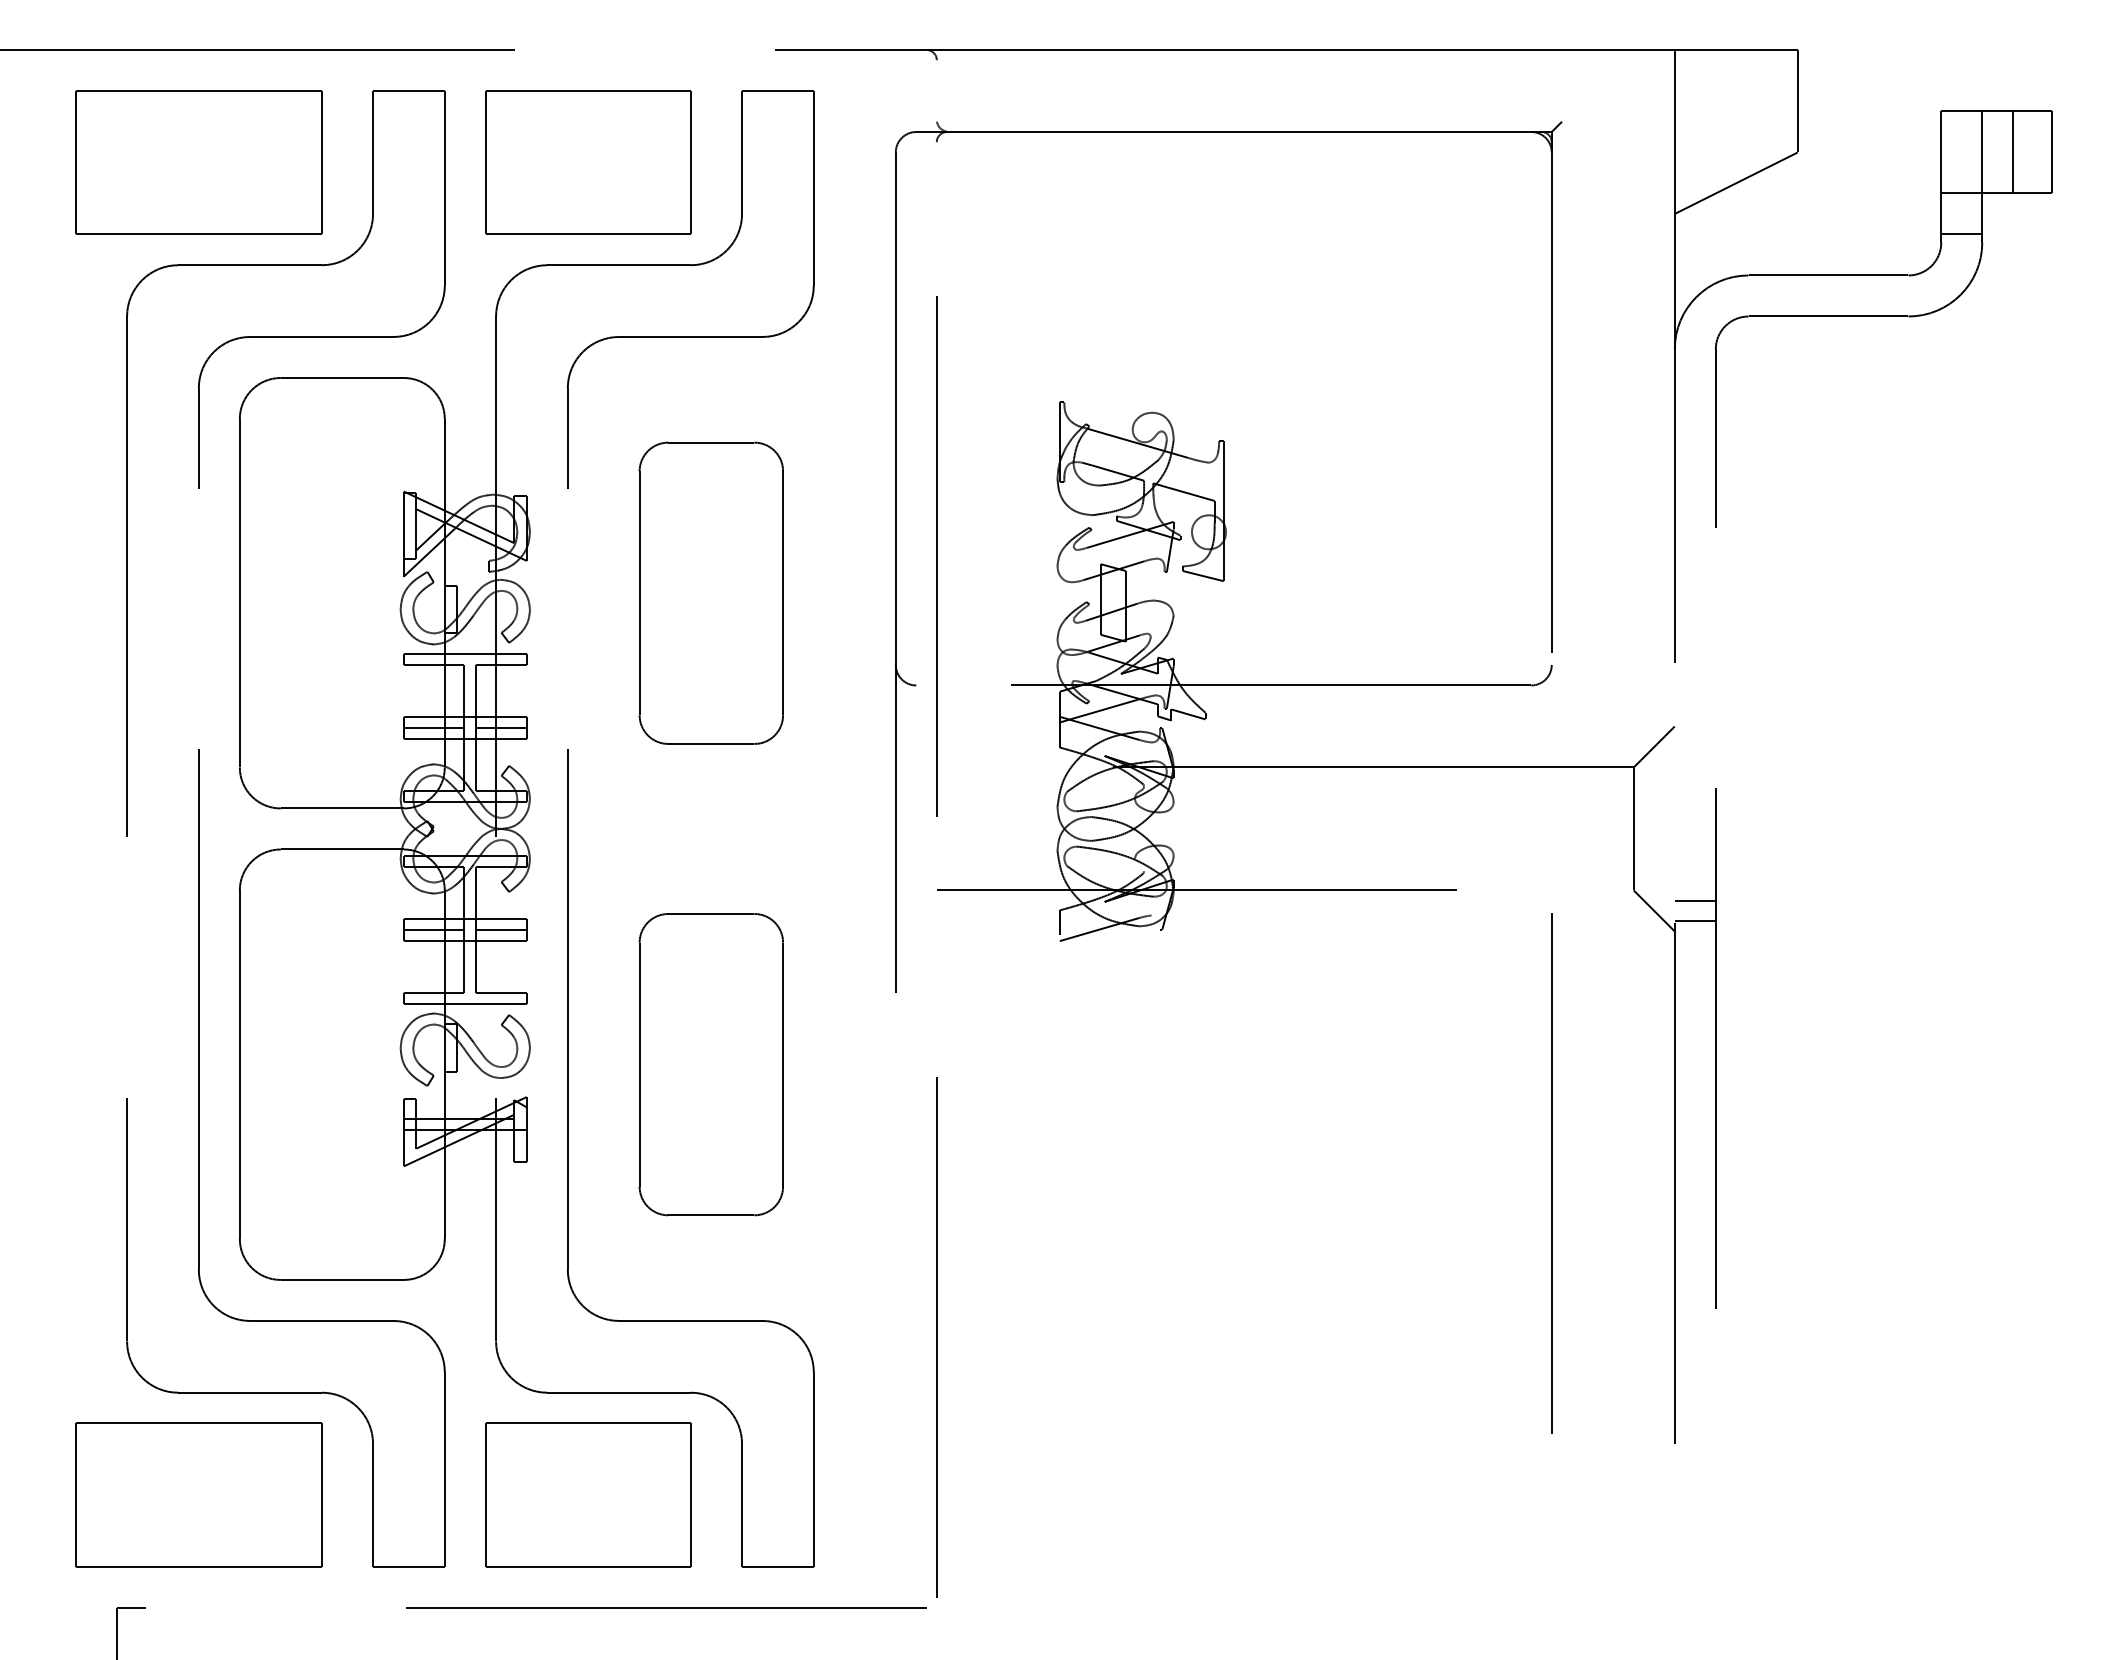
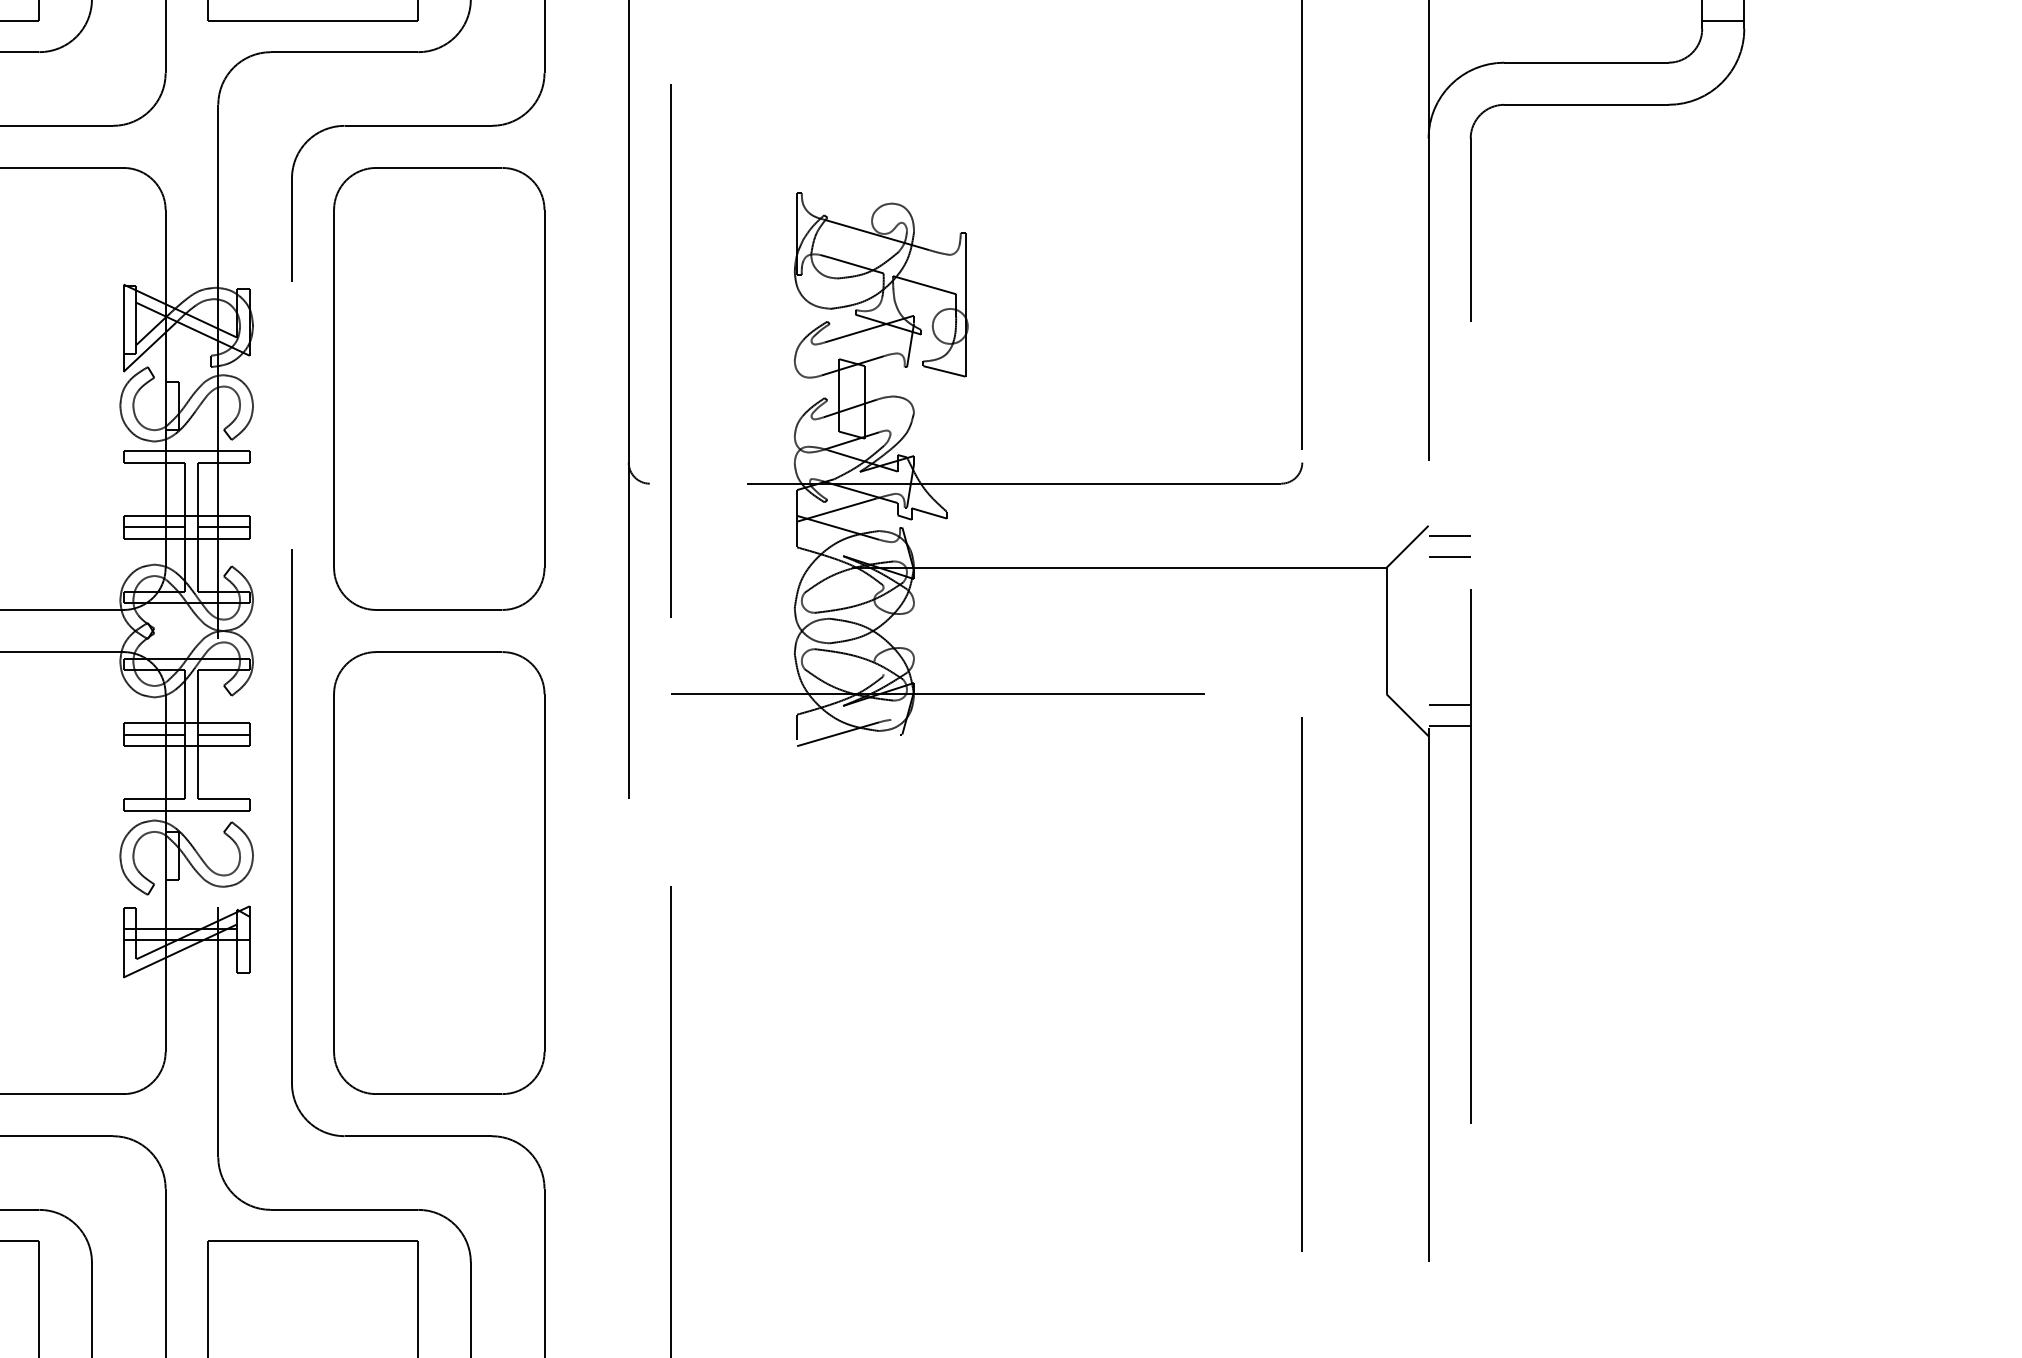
part: (711, 593) -> (439, 389), size x1.43
line: (1694, 736) -> (1448, 536), added
line: (1694, 757) -> (1448, 557), added
part: (711, 1064) -> (439, 872), size x1.43

